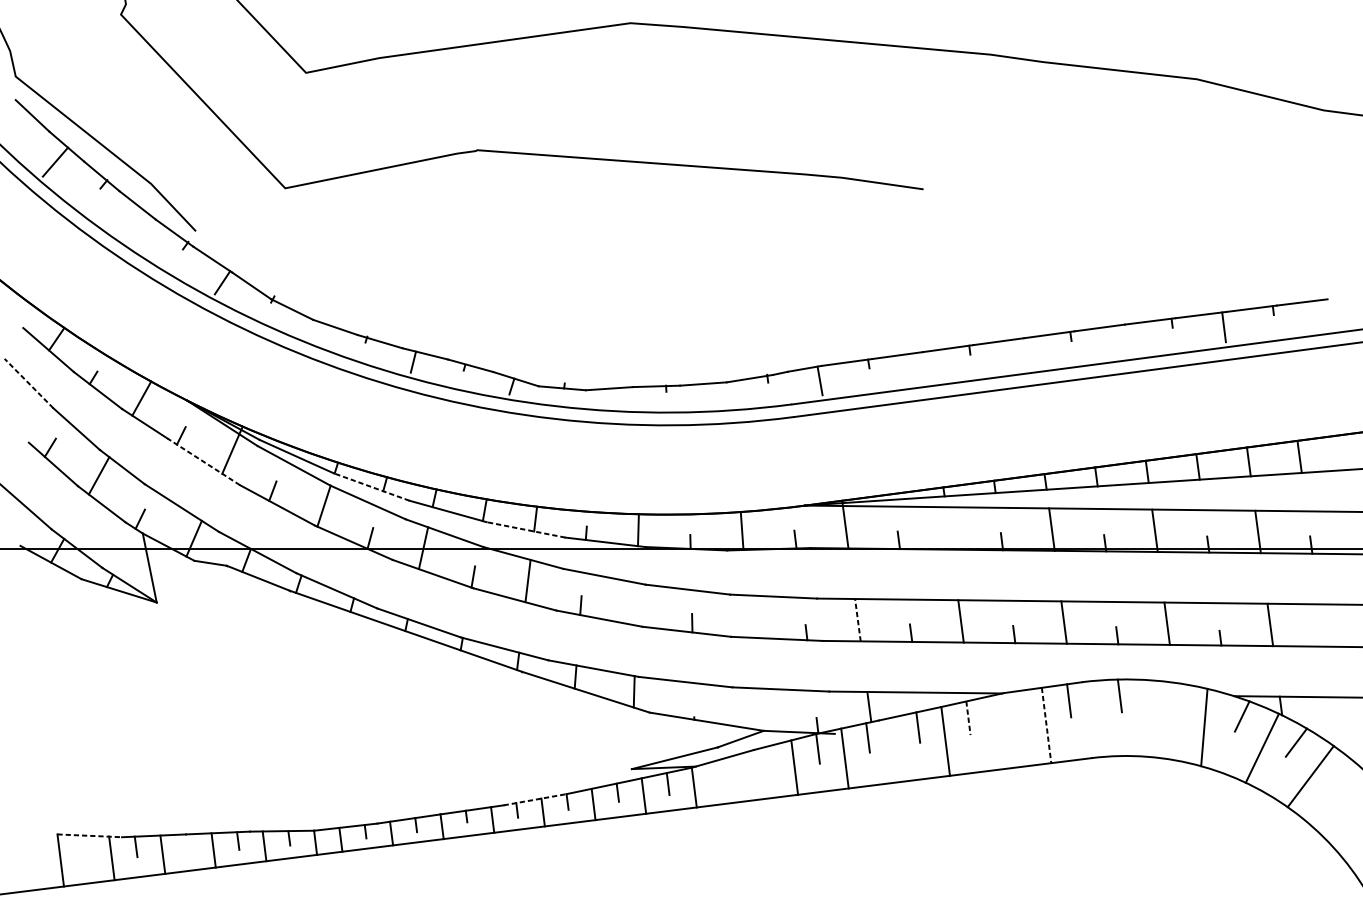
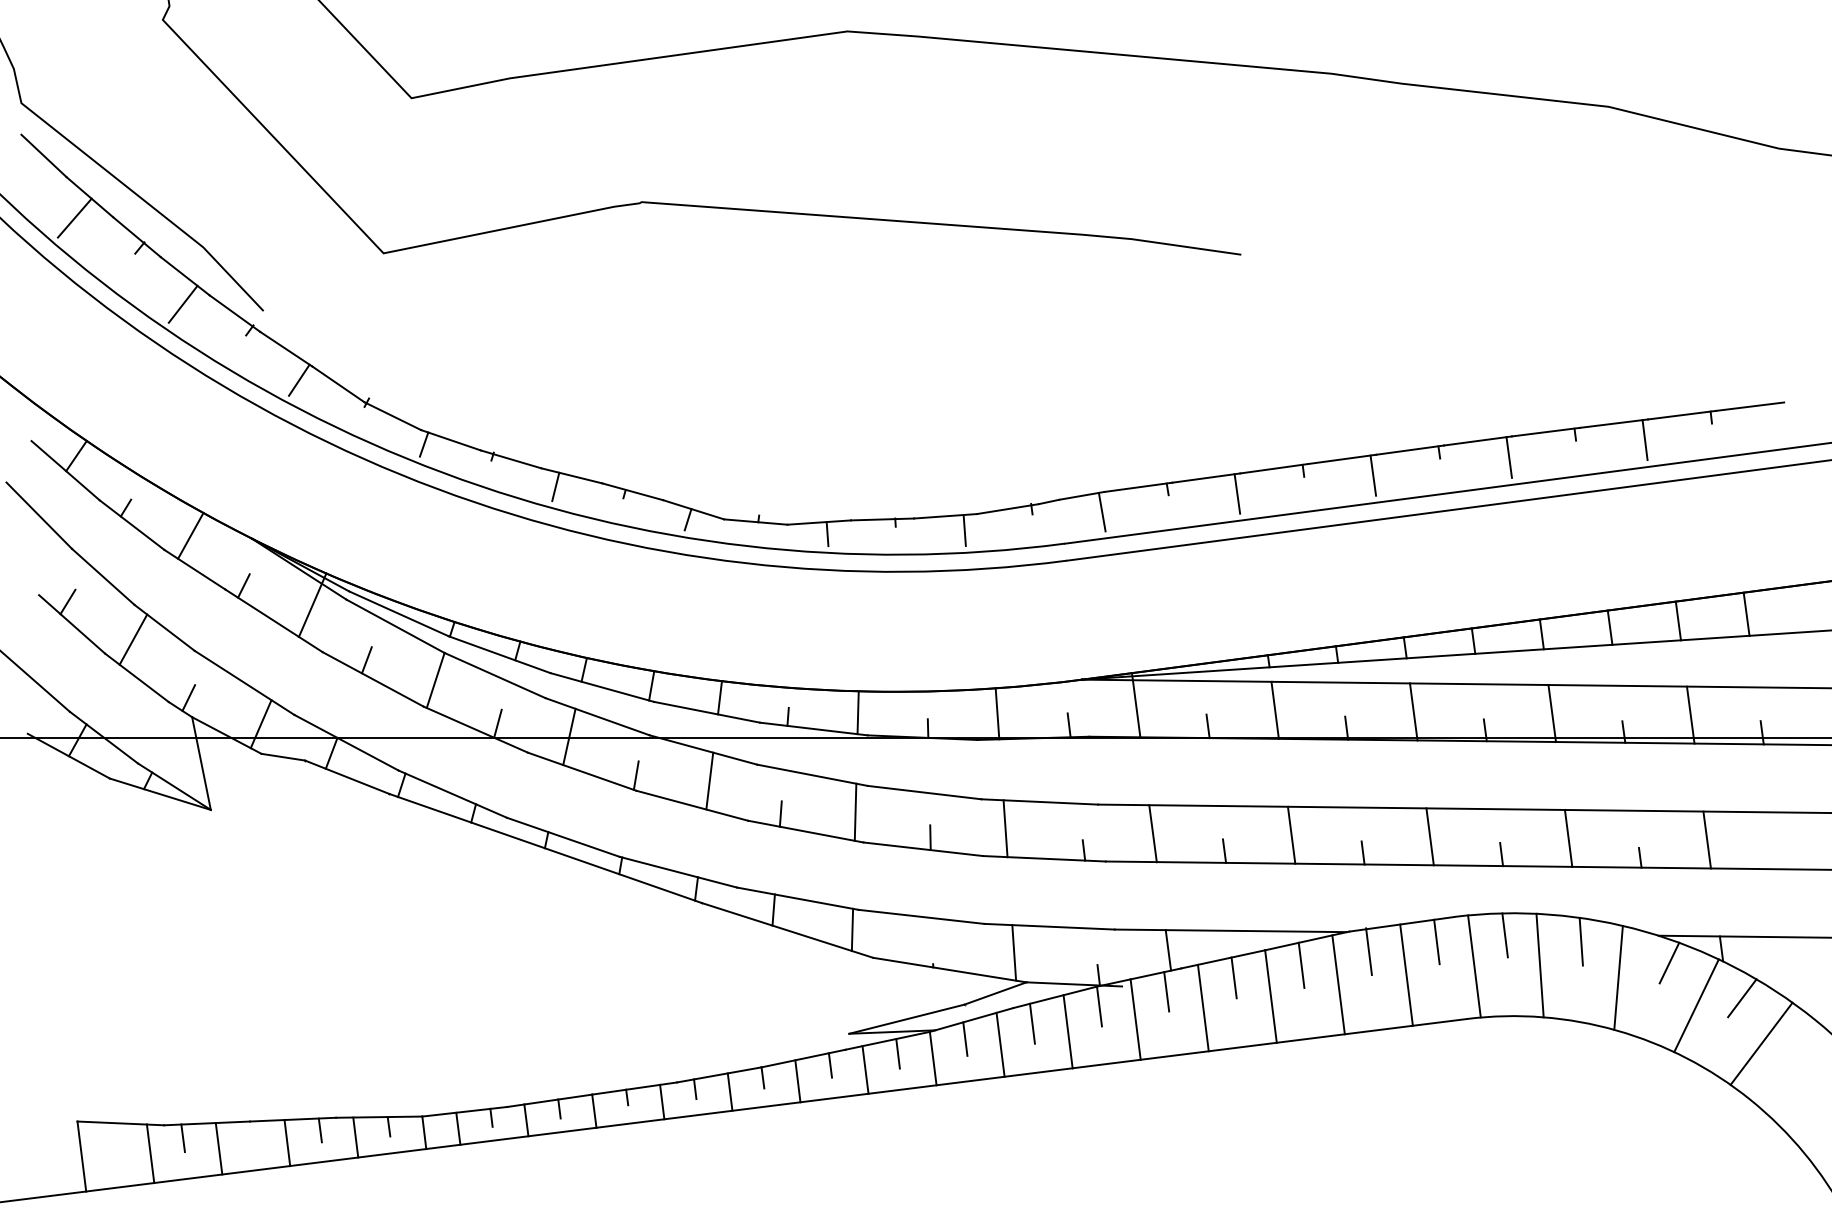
line: (135, 225) -> (182, 303), added
line: (314, 330) -> (423, 444), added
line: (1122, 340) -> (1508, 457), added
line: (1021, 353) -> (1373, 475), added
line: (920, 367) -> (1237, 493), added
line: (29, 383) -> (39, 515), dashed -> solid
line: (717, 394) -> (964, 530), added
line: (615, 397) -> (827, 534), added
line: (204, 461) -> (274, 620), dashed -> solid
line: (371, 486) -> (499, 654), dashed -> solid
line: (948, 527) -> (1274, 709), added
line: (526, 530) -> (707, 712), dashed -> solid
line: (636, 603) -> (855, 811), added
line: (748, 616) -> (1005, 828), added
line: (858, 620) -> (1153, 833), dashed -> solid
line: (1176, 700) -> (1580, 941), added
line: (1018, 707) -> (1368, 951), added
line: (754, 708) -> (1014, 952), added
line: (968, 718) -> (1301, 965), dashed -> solid
line: (1145, 718) -> (1539, 965), added
line: (1097, 719) -> (1474, 966), added
line: (1046, 725) -> (1406, 975), dashed -> solid
line: (995, 732) -> (1338, 984), added
line: (894, 749) -> (1202, 1007), added
line: (767, 761) -> (1031, 1023), added
line: (718, 772) -> (965, 1038), added
line: (744, 777) -> (1000, 1044), added
line: (535, 799) -> (719, 1074), dashed -> solid
line: (90, 835) -> (121, 1123), dashed -> solid

